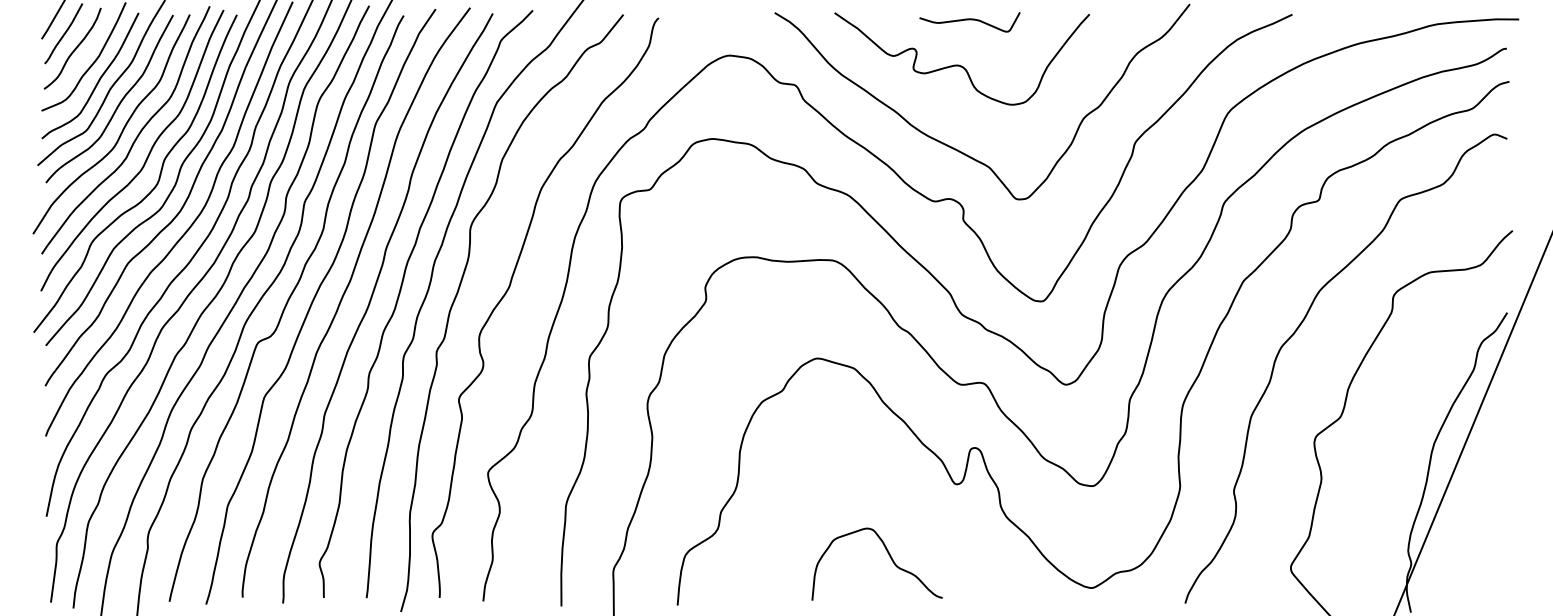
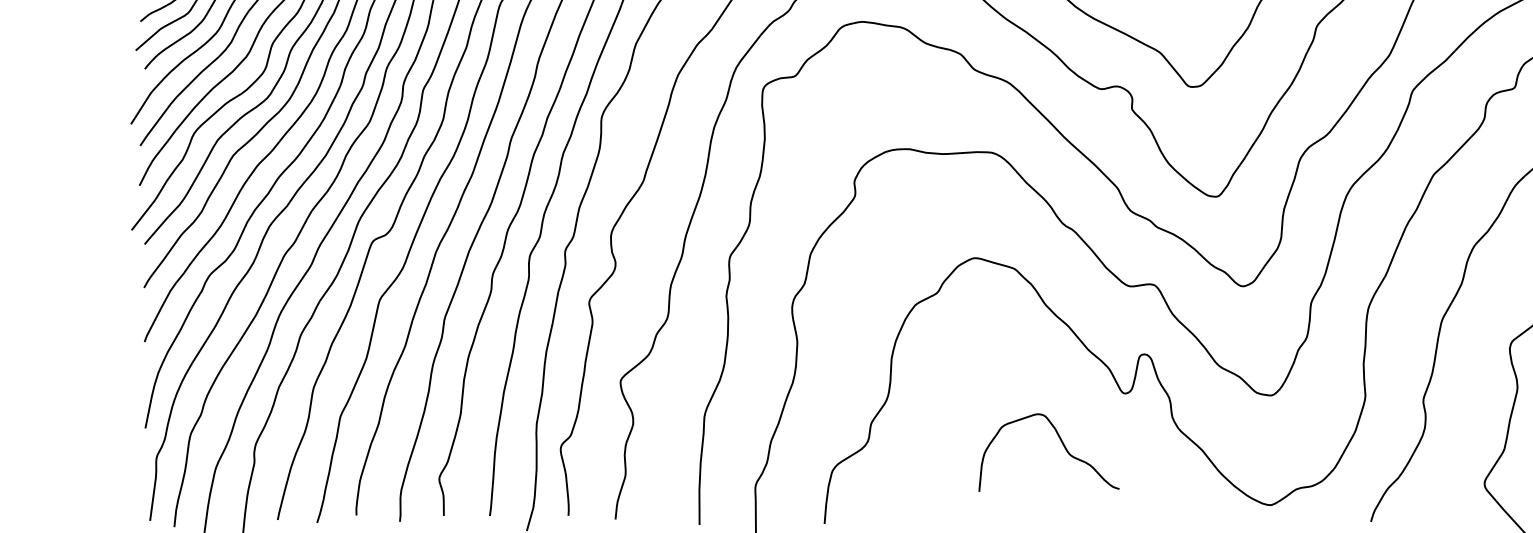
curve: (889, 556) -> (1062, 444), moved

